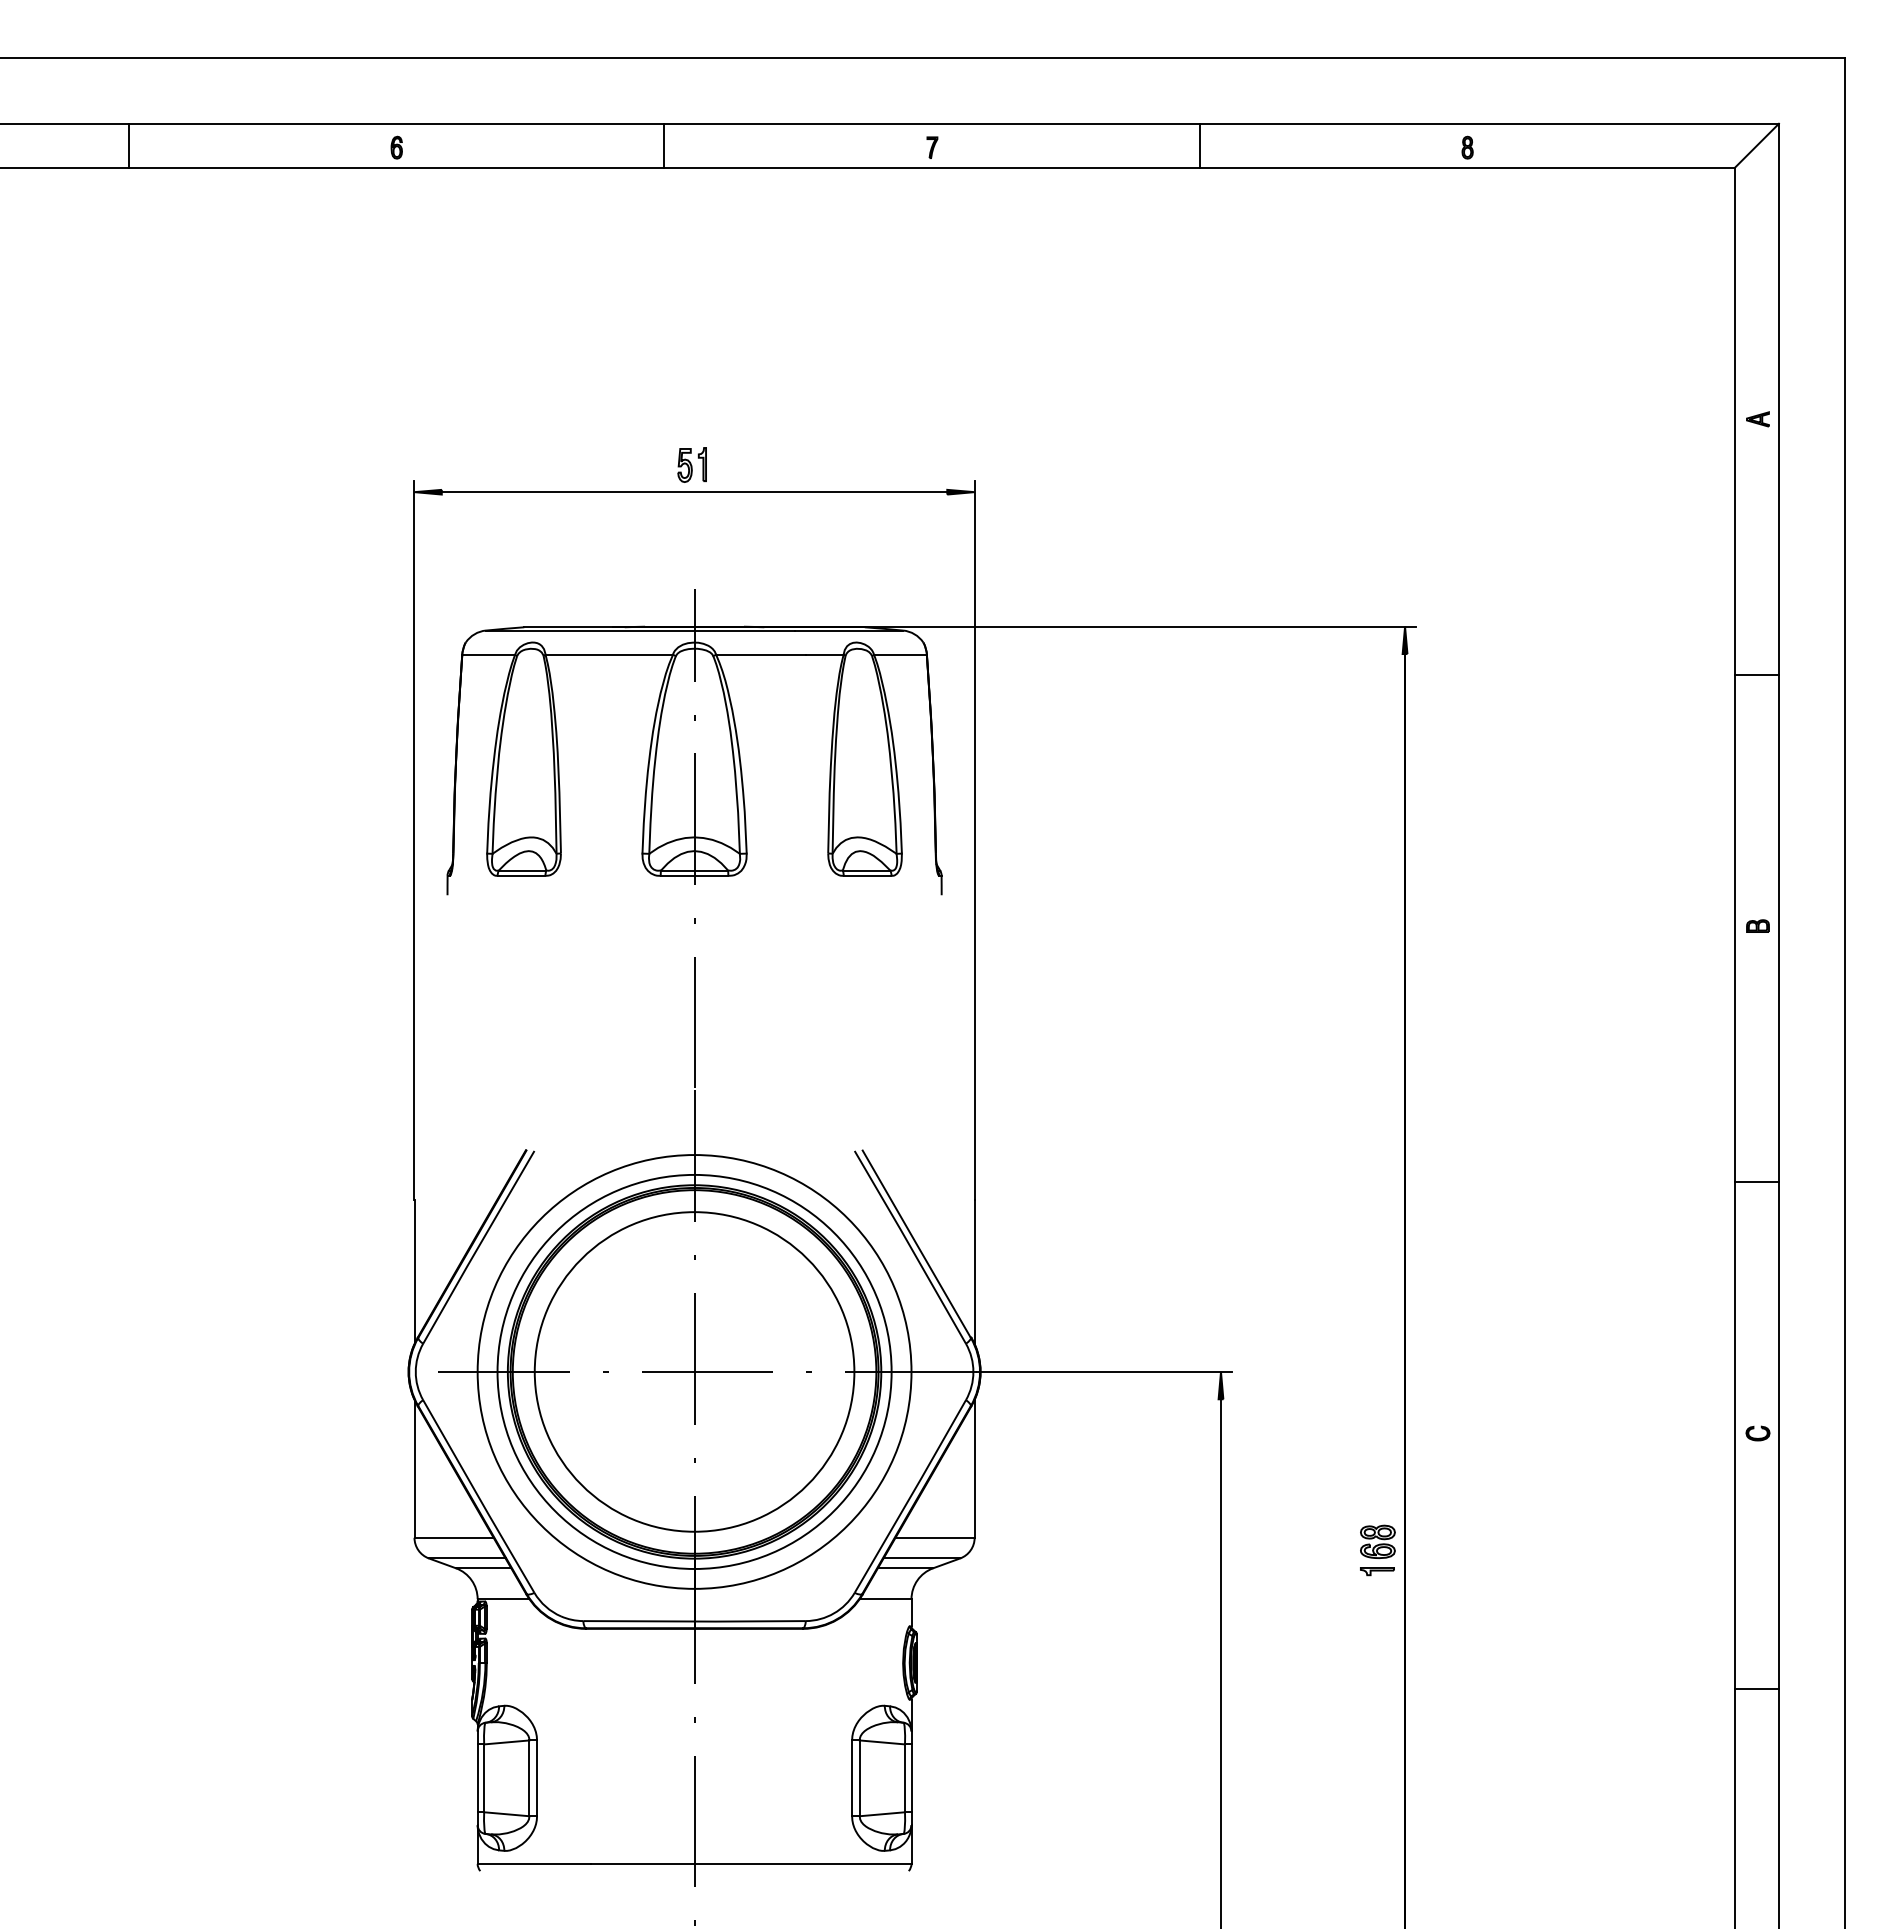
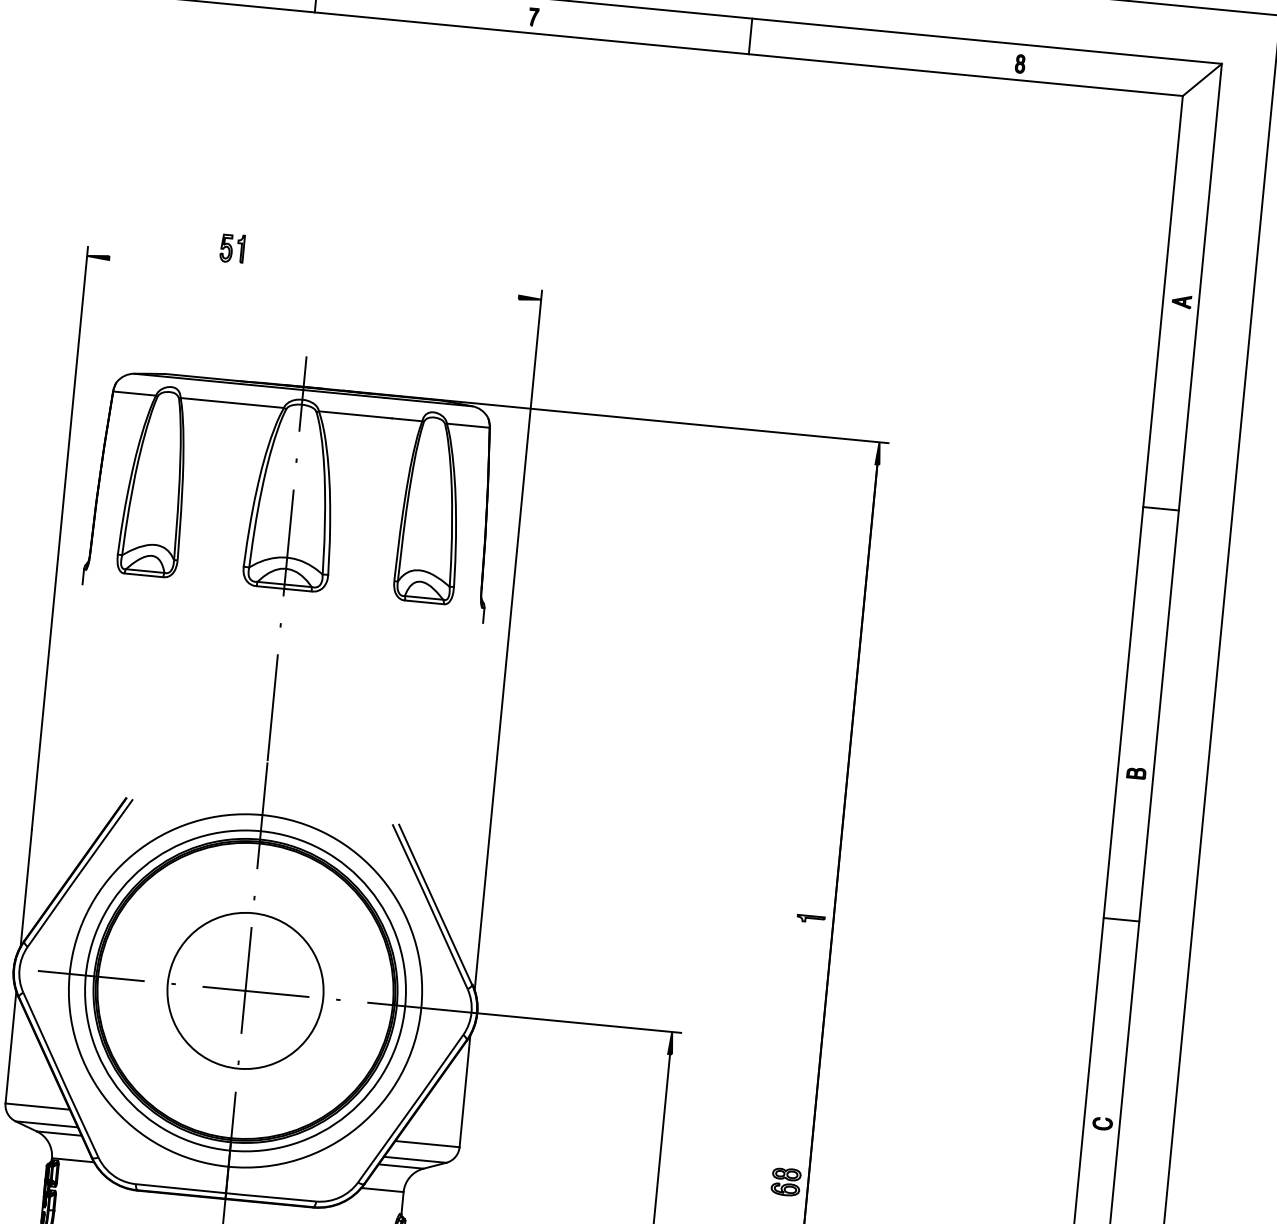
part: (1467, 147) -> (1020, 63), moved
part: (691, 464) -> (231, 248), moved
line: (694, 492) -> (314, 278), removed
part: (1757, 925) -> (1136, 772), moved
circle: (694, 1371) -> (245, 990), size x0.6
part: (1377, 1571) -> (811, 919), moved

